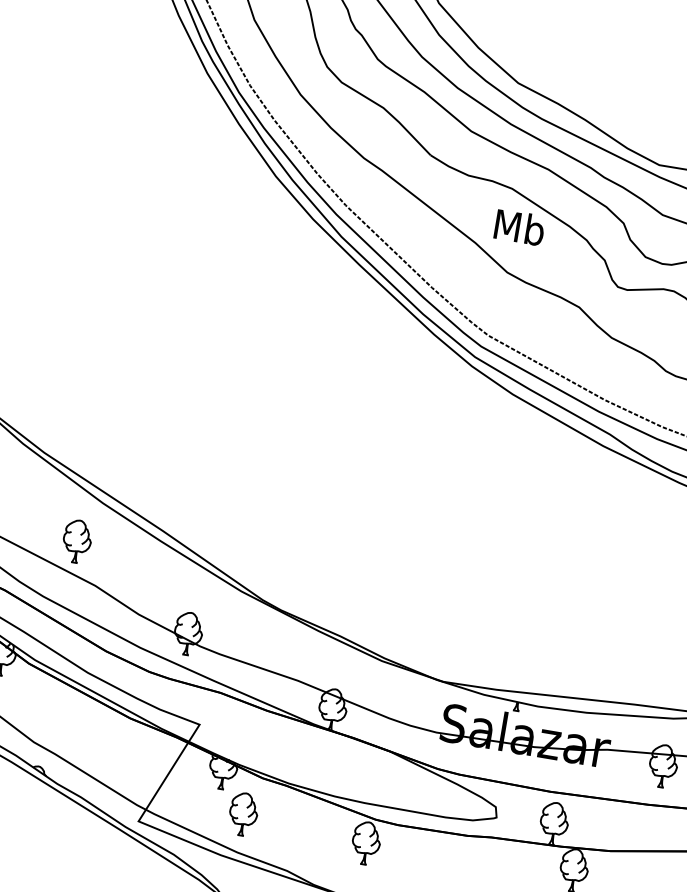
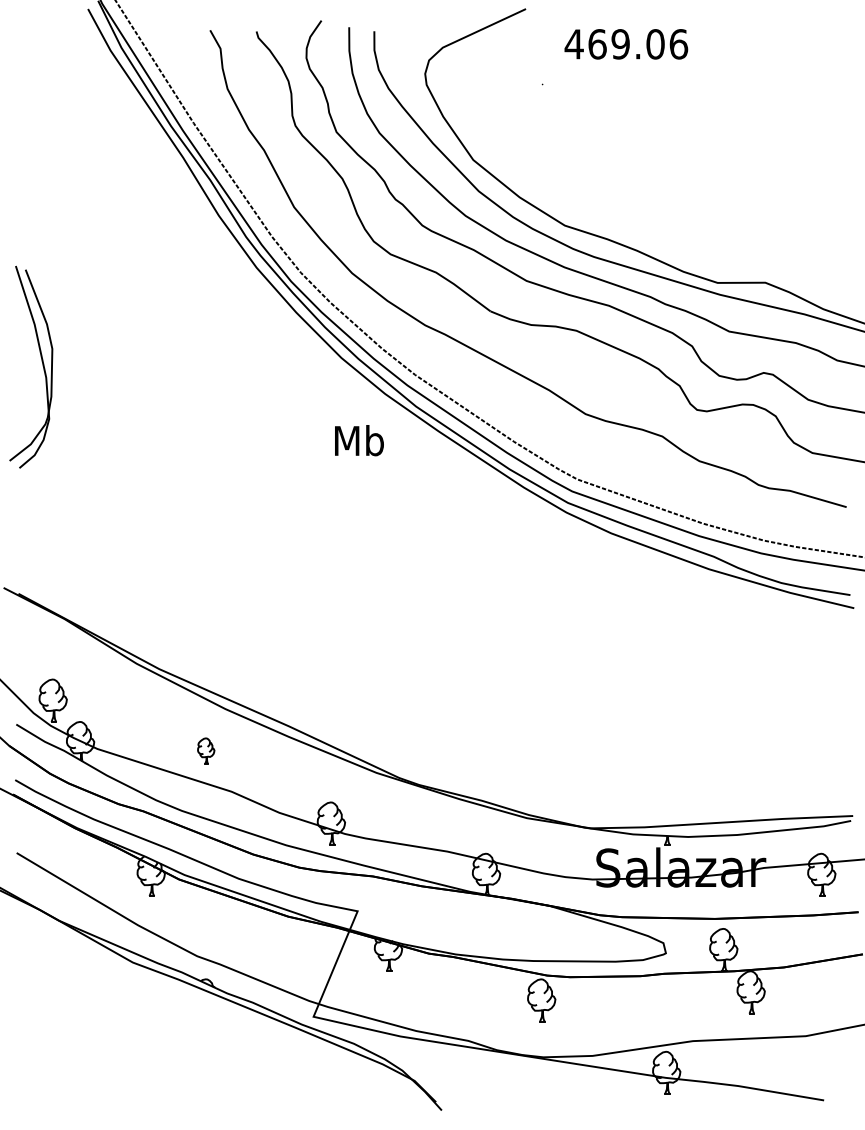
text: (519, 227) -> (359, 440), moved
part: (76, 540) -> (205, 750), size x0.6
part: (243, 814) -> (415, 992), removed

